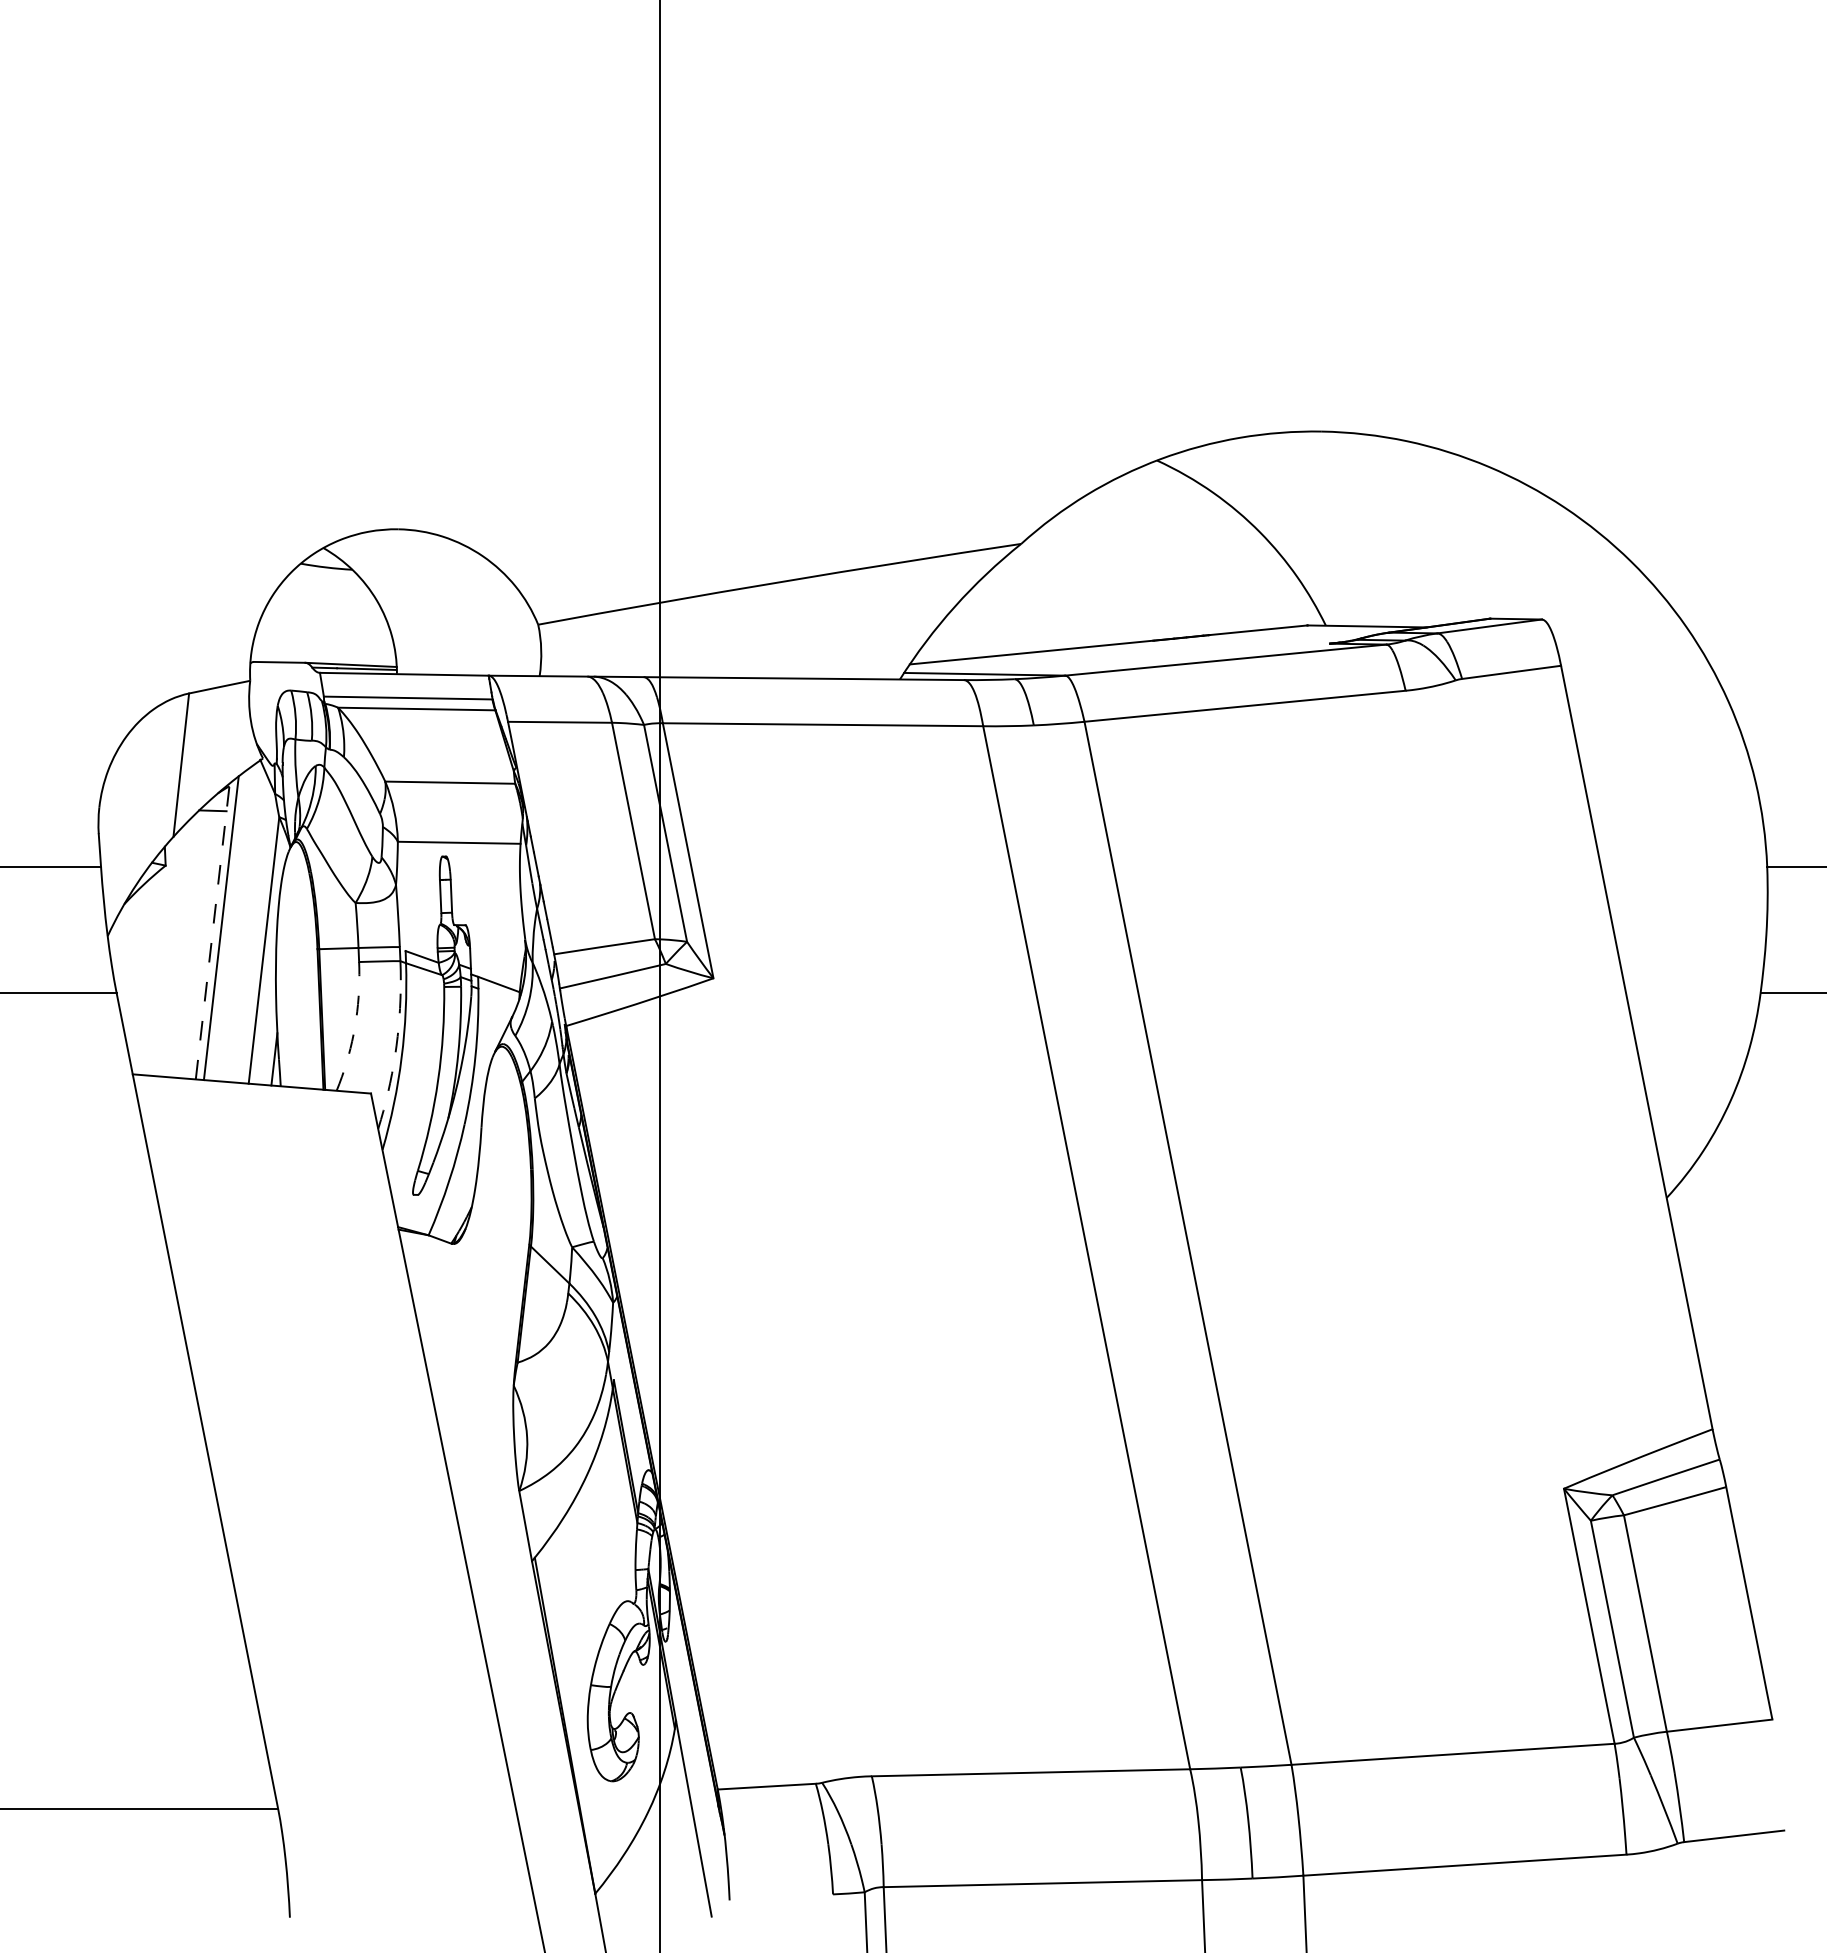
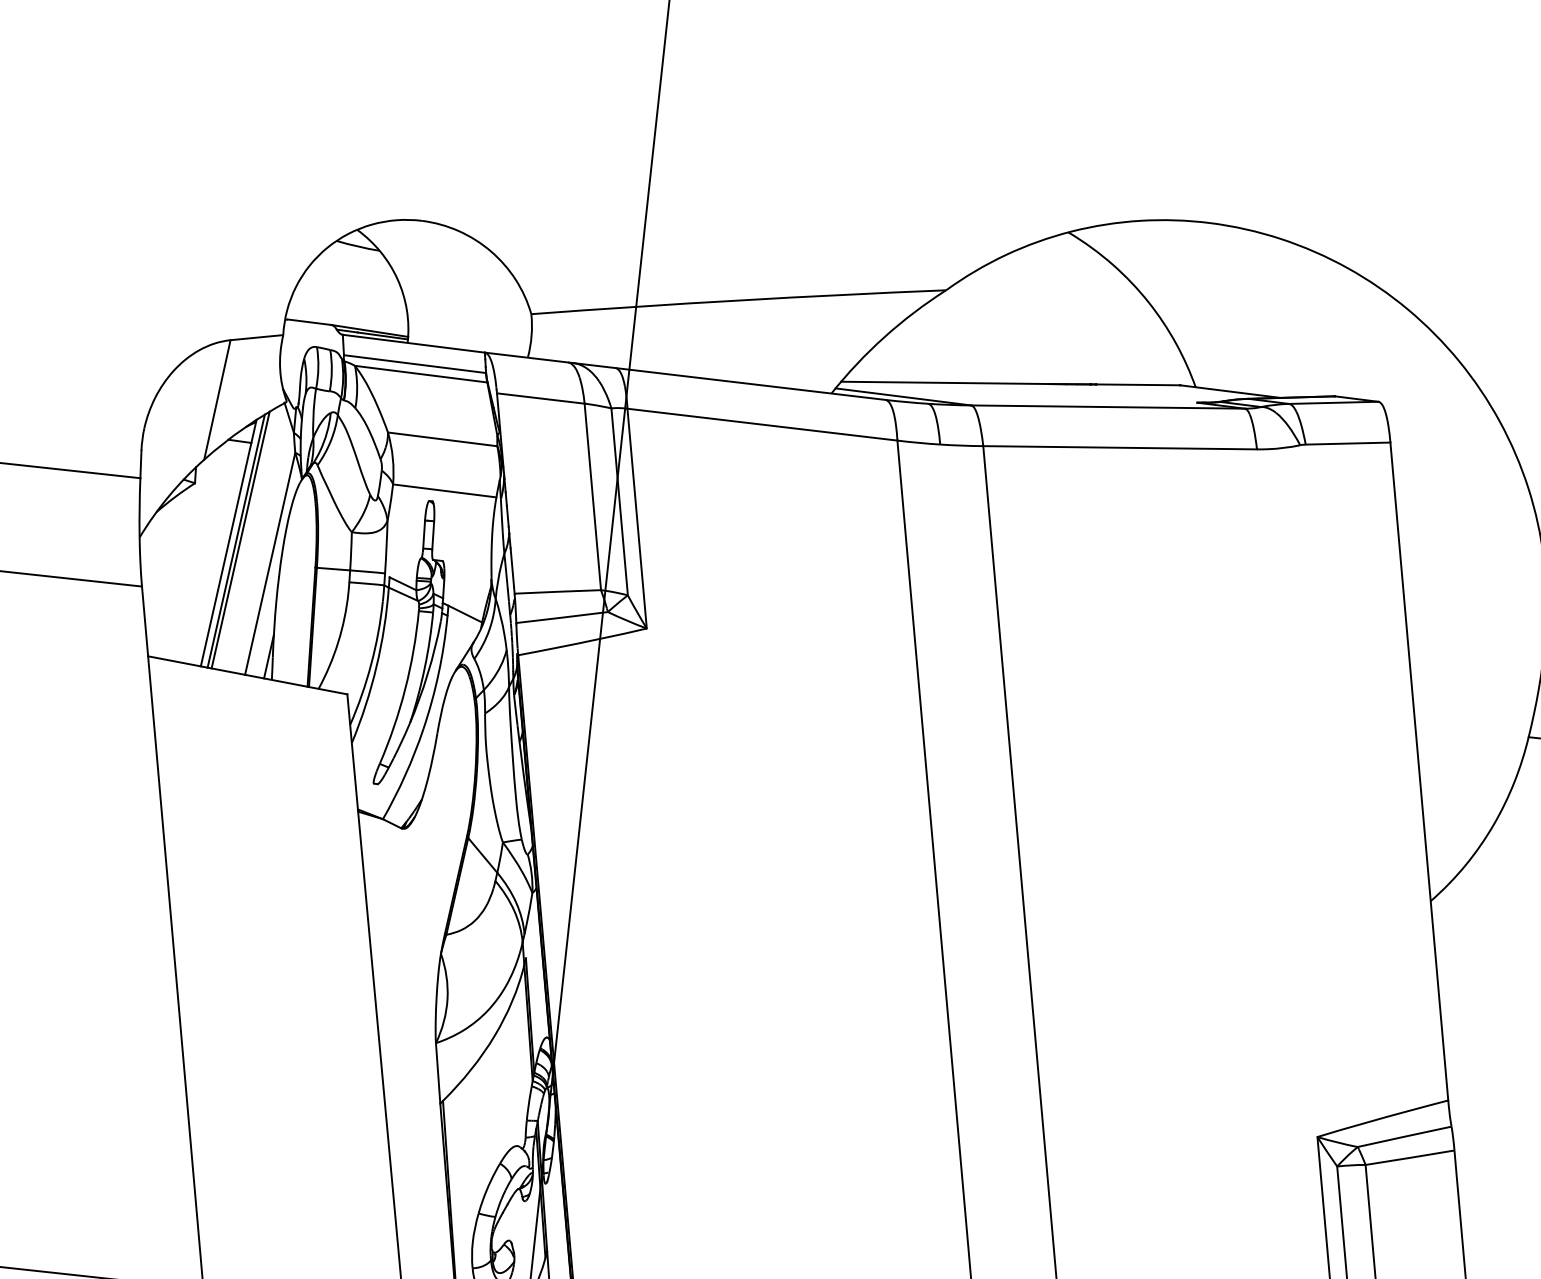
line: (226, 926) -> (240, 540), added
line: (212, 931) -> (228, 543), dashed -> solid
arc: (353, 1033) -> (338, 642), dashed -> solid
arc: (395, 1055) -> (371, 664), dashed -> solid

